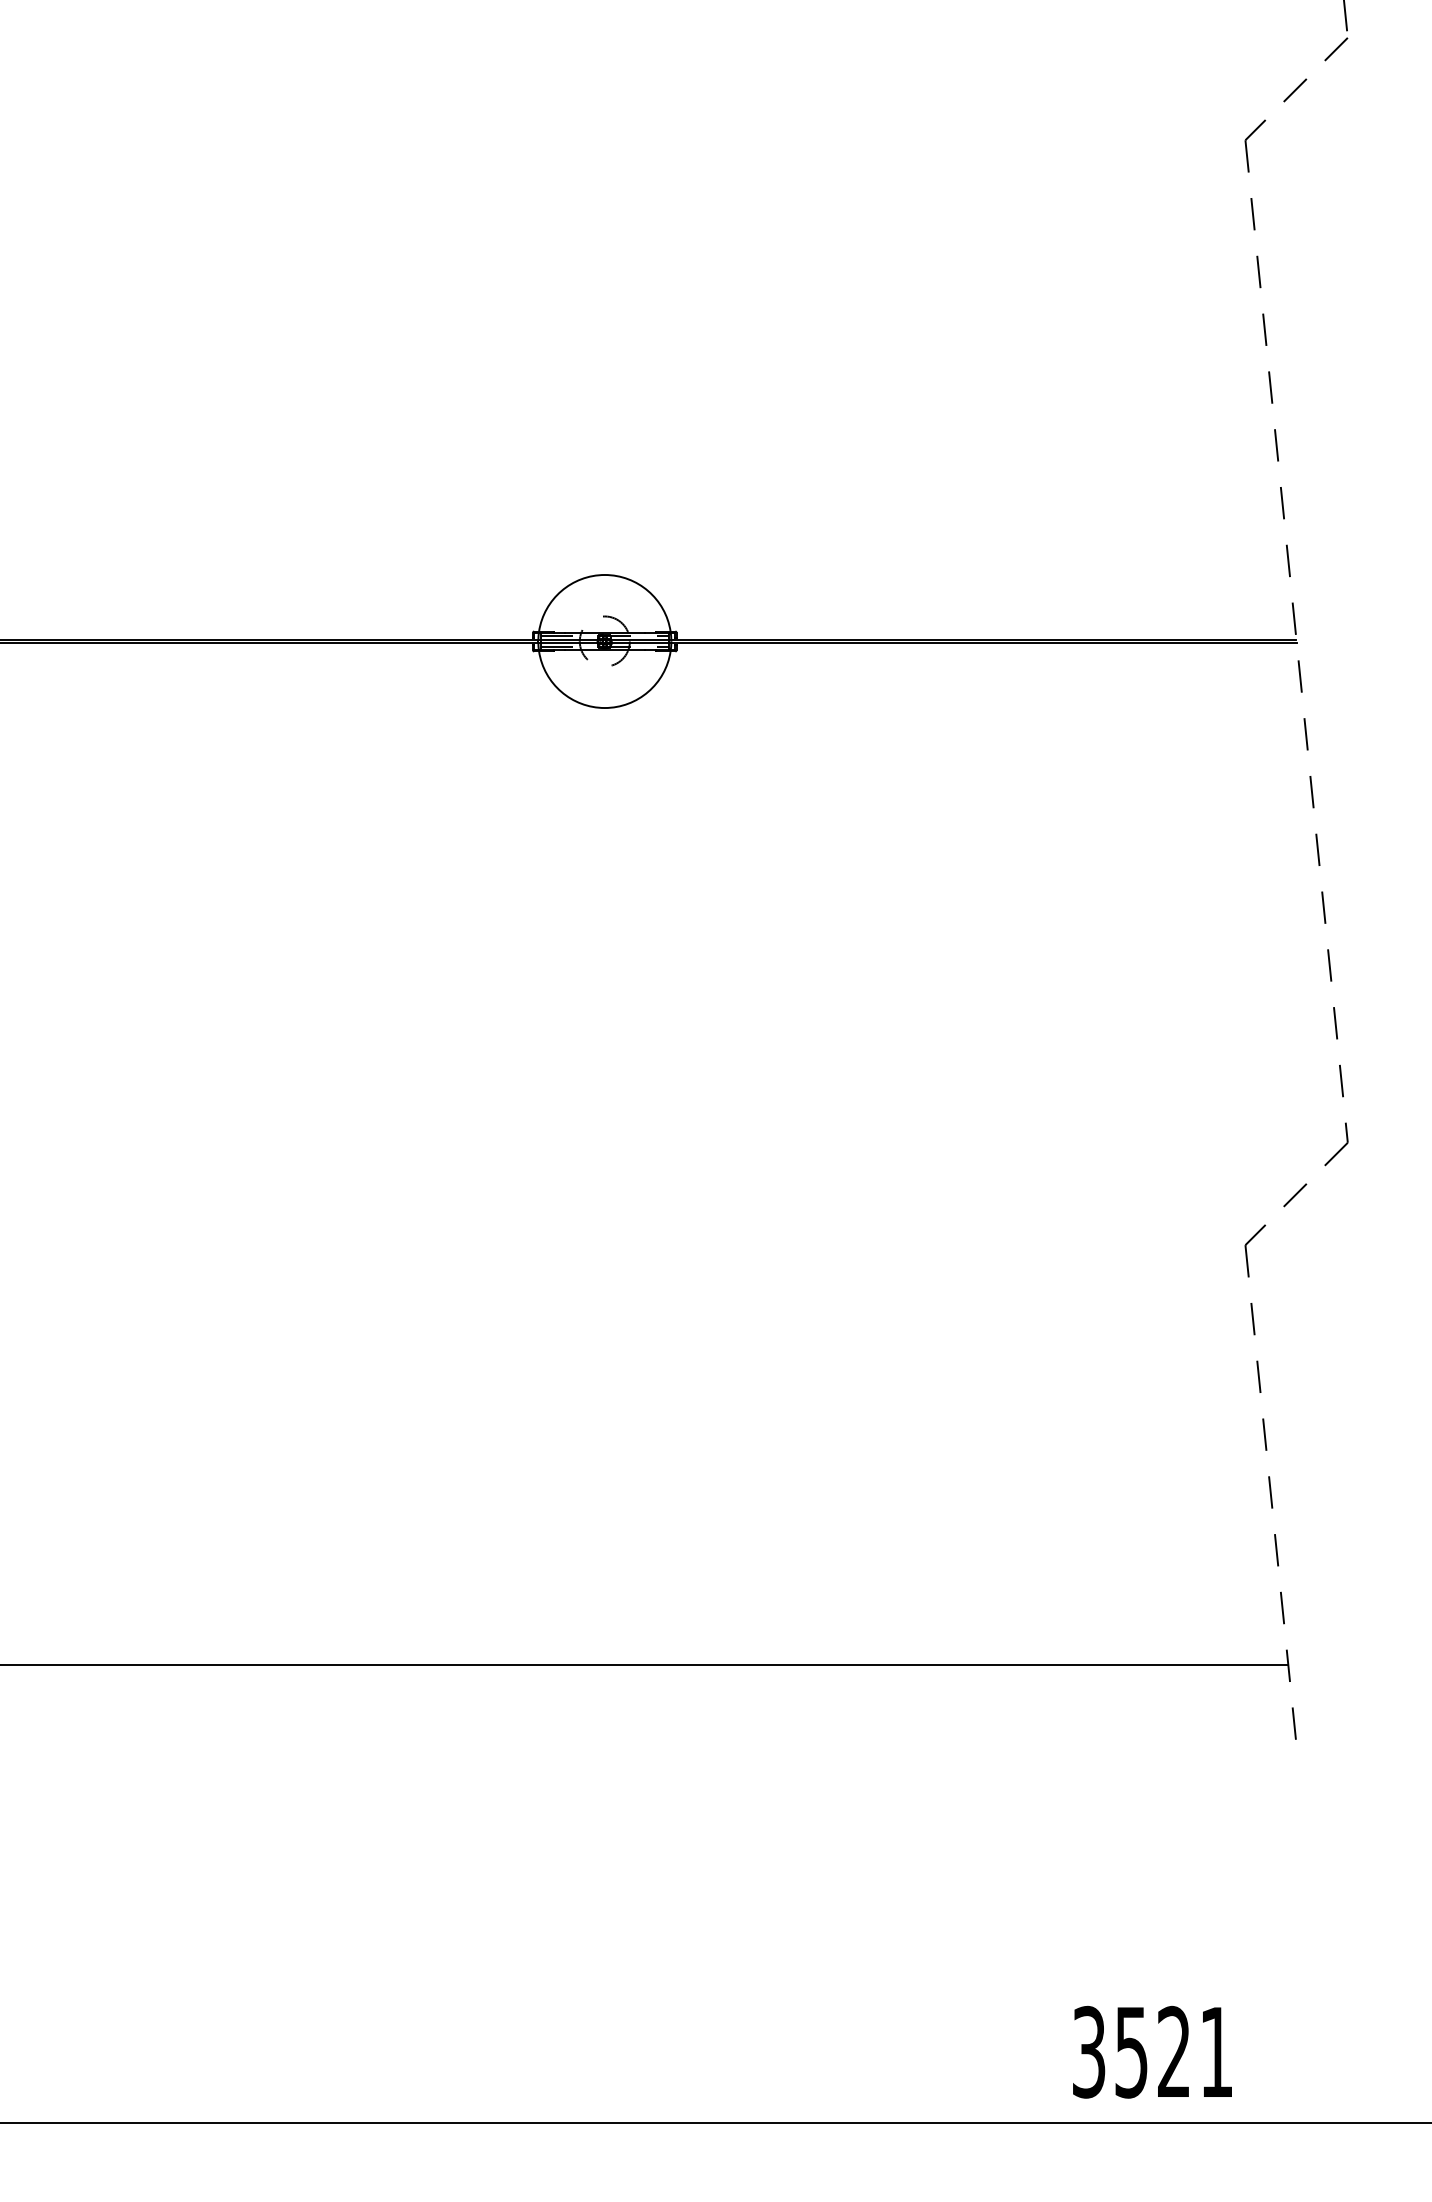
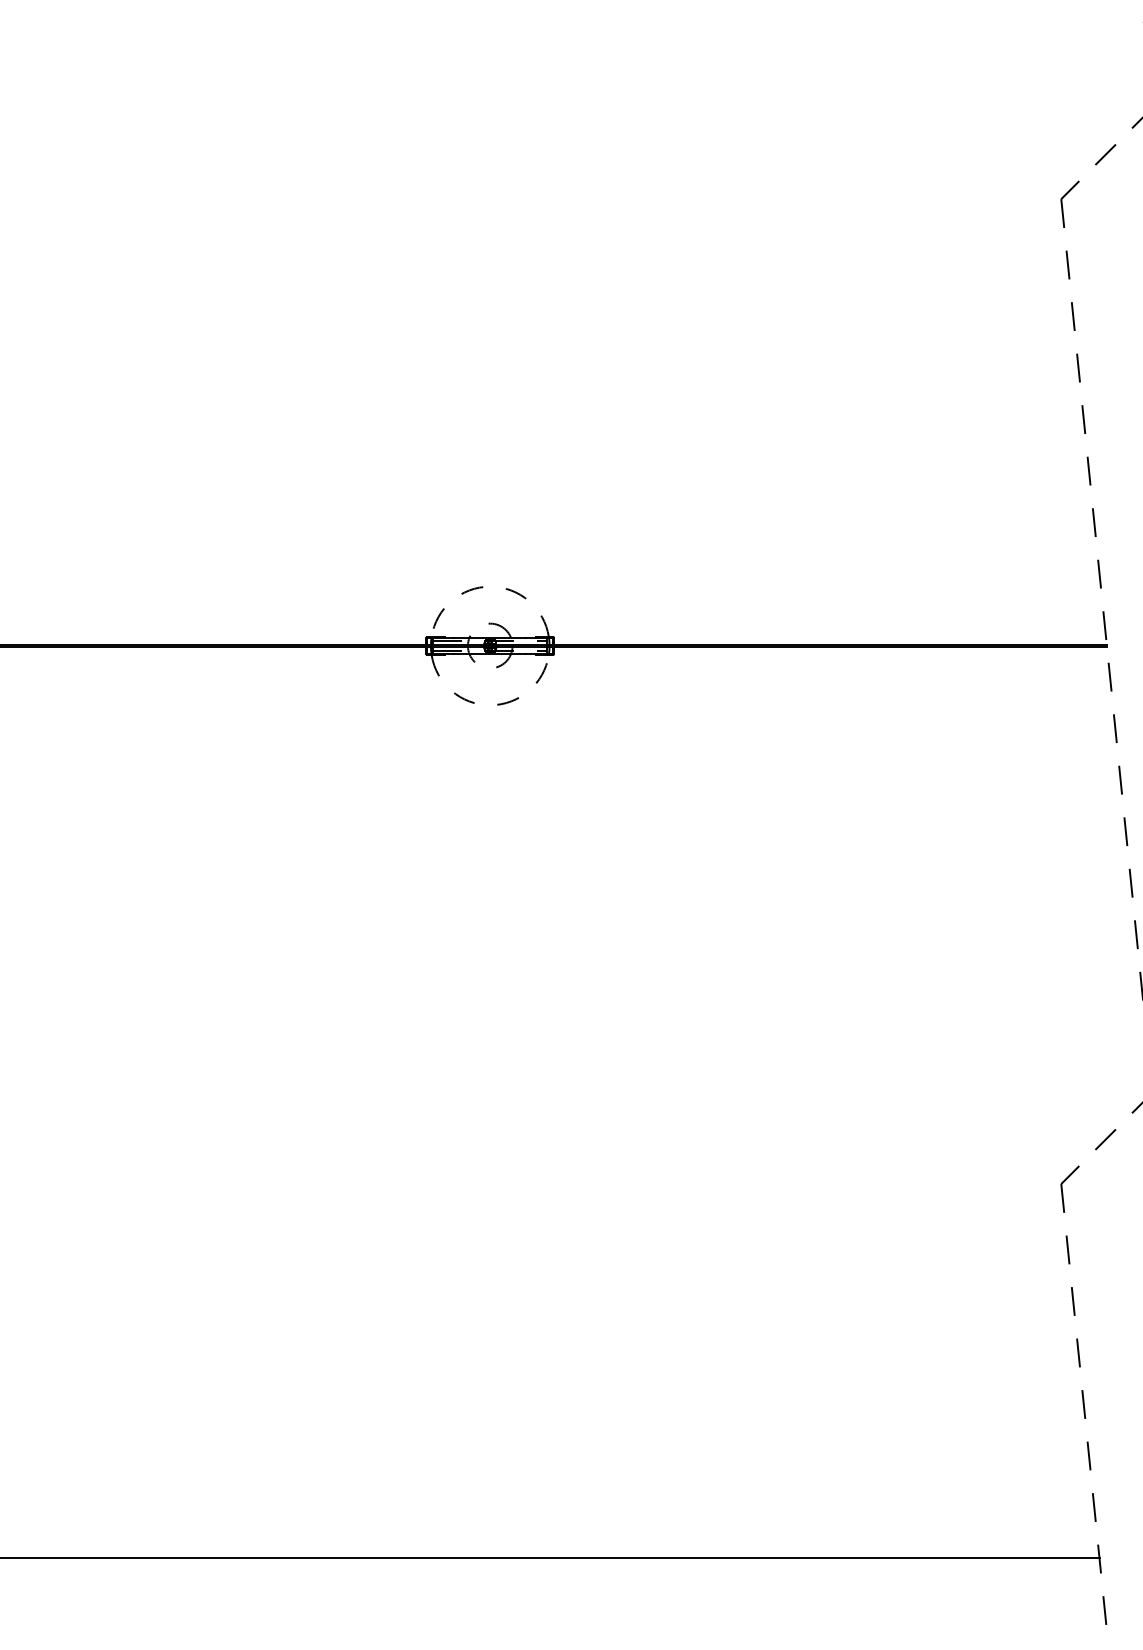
arc: (604, 575) -> (489, 587), solid -> dashed
arc: (604, 708) -> (489, 705), solid -> dashed

